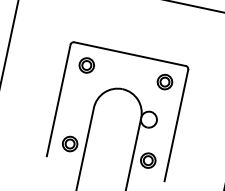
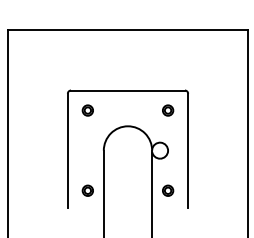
part: (86, 65) -> (87, 110), size x0.71
part: (165, 82) -> (168, 110), size x0.71
part: (69, 143) -> (87, 190), size x0.71
part: (148, 160) -> (168, 190), size x0.71

